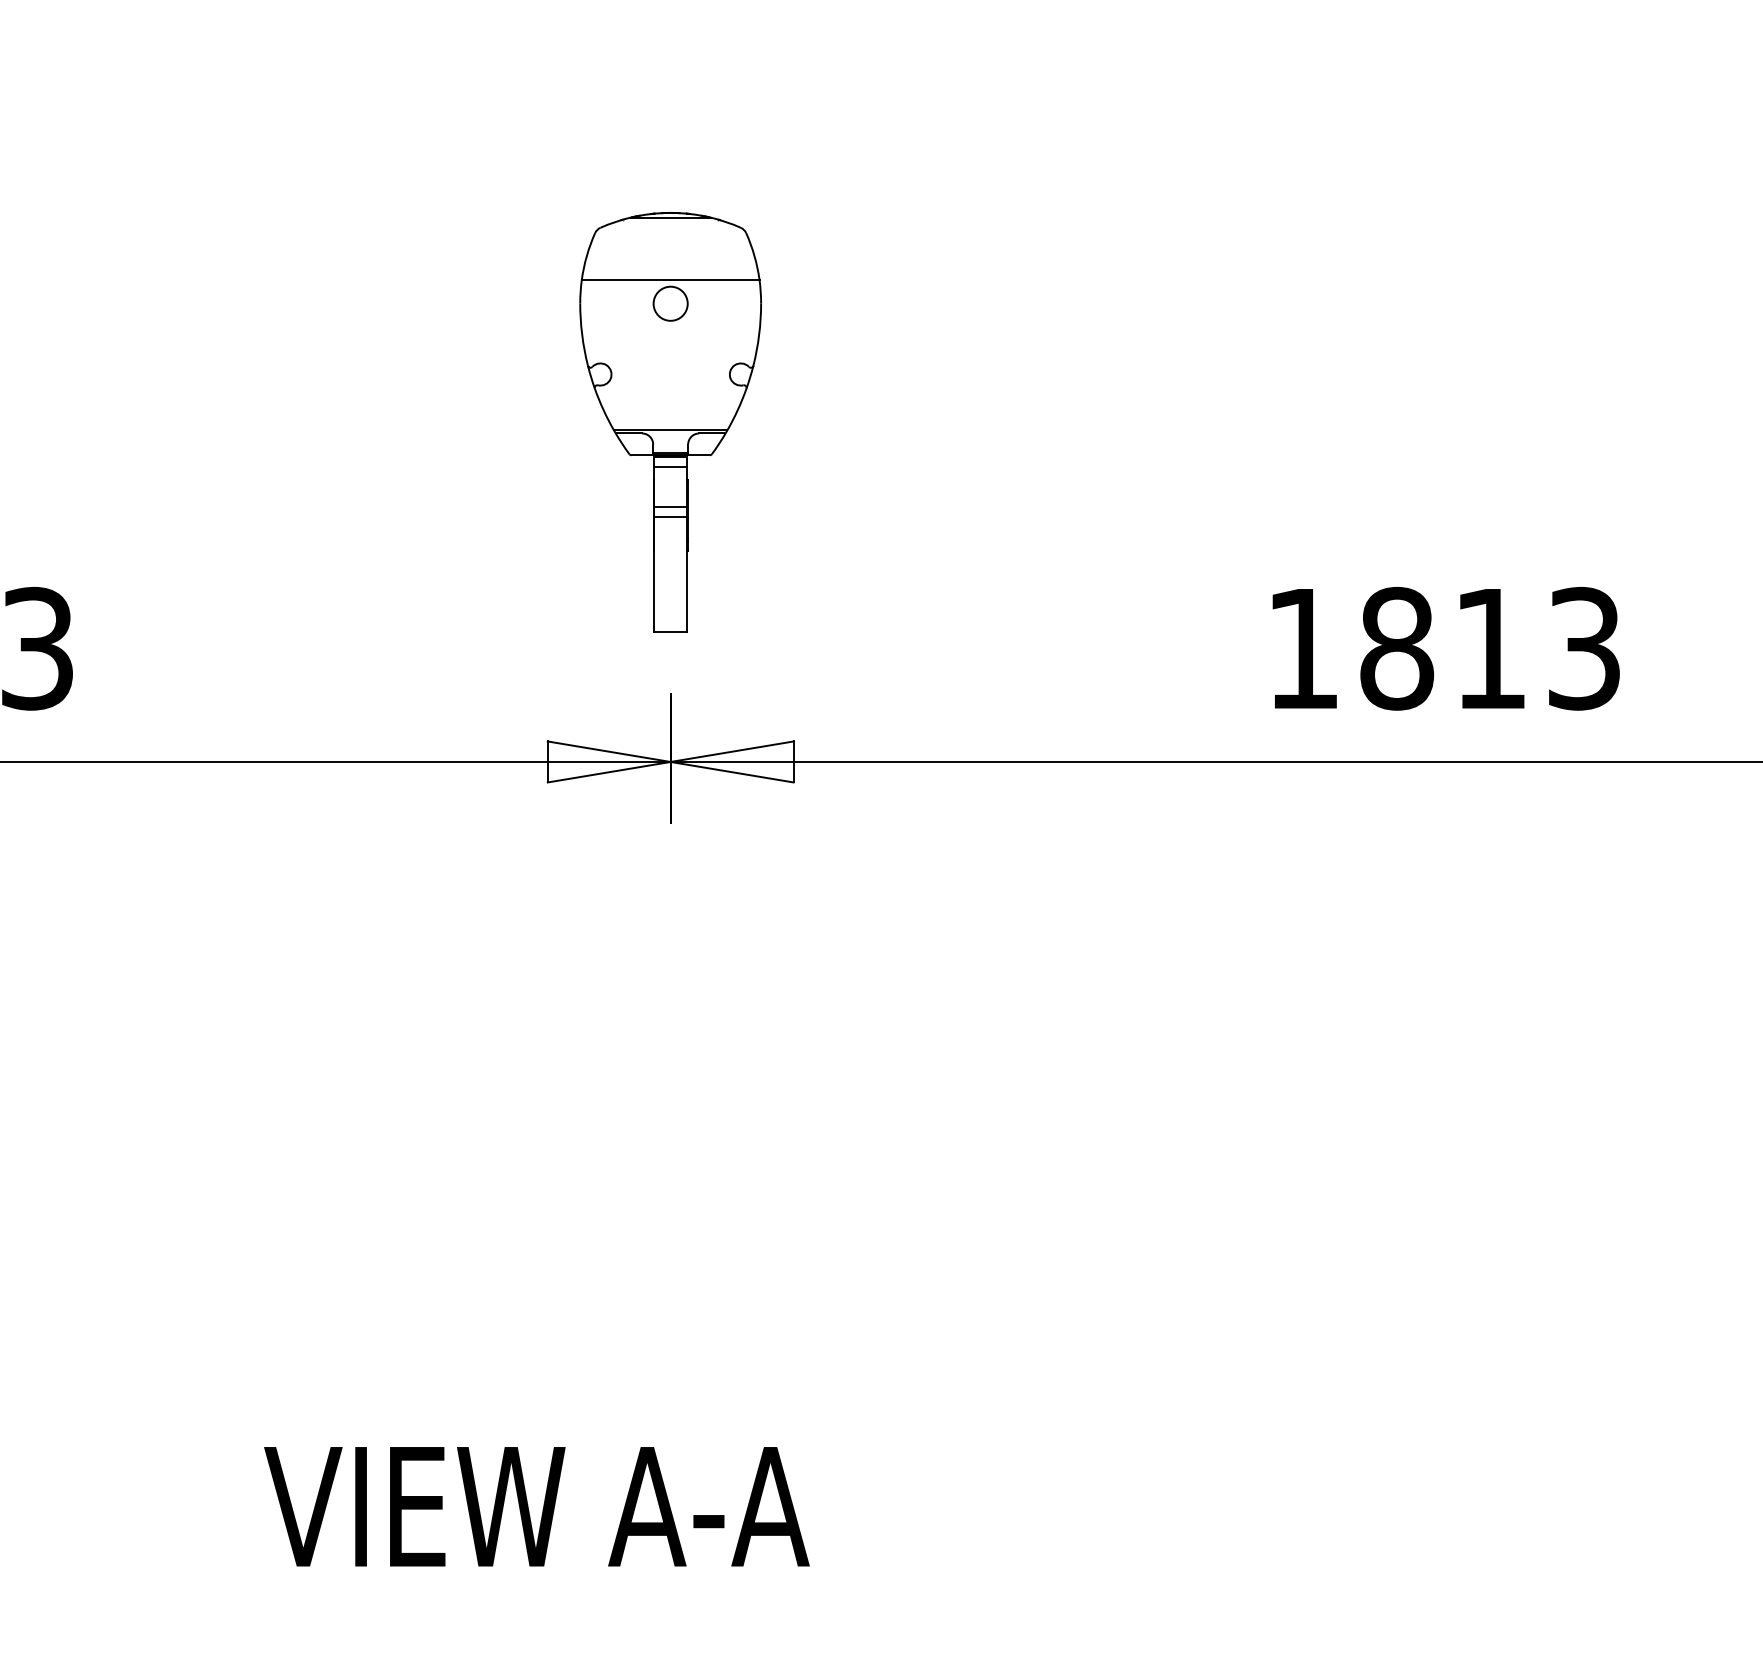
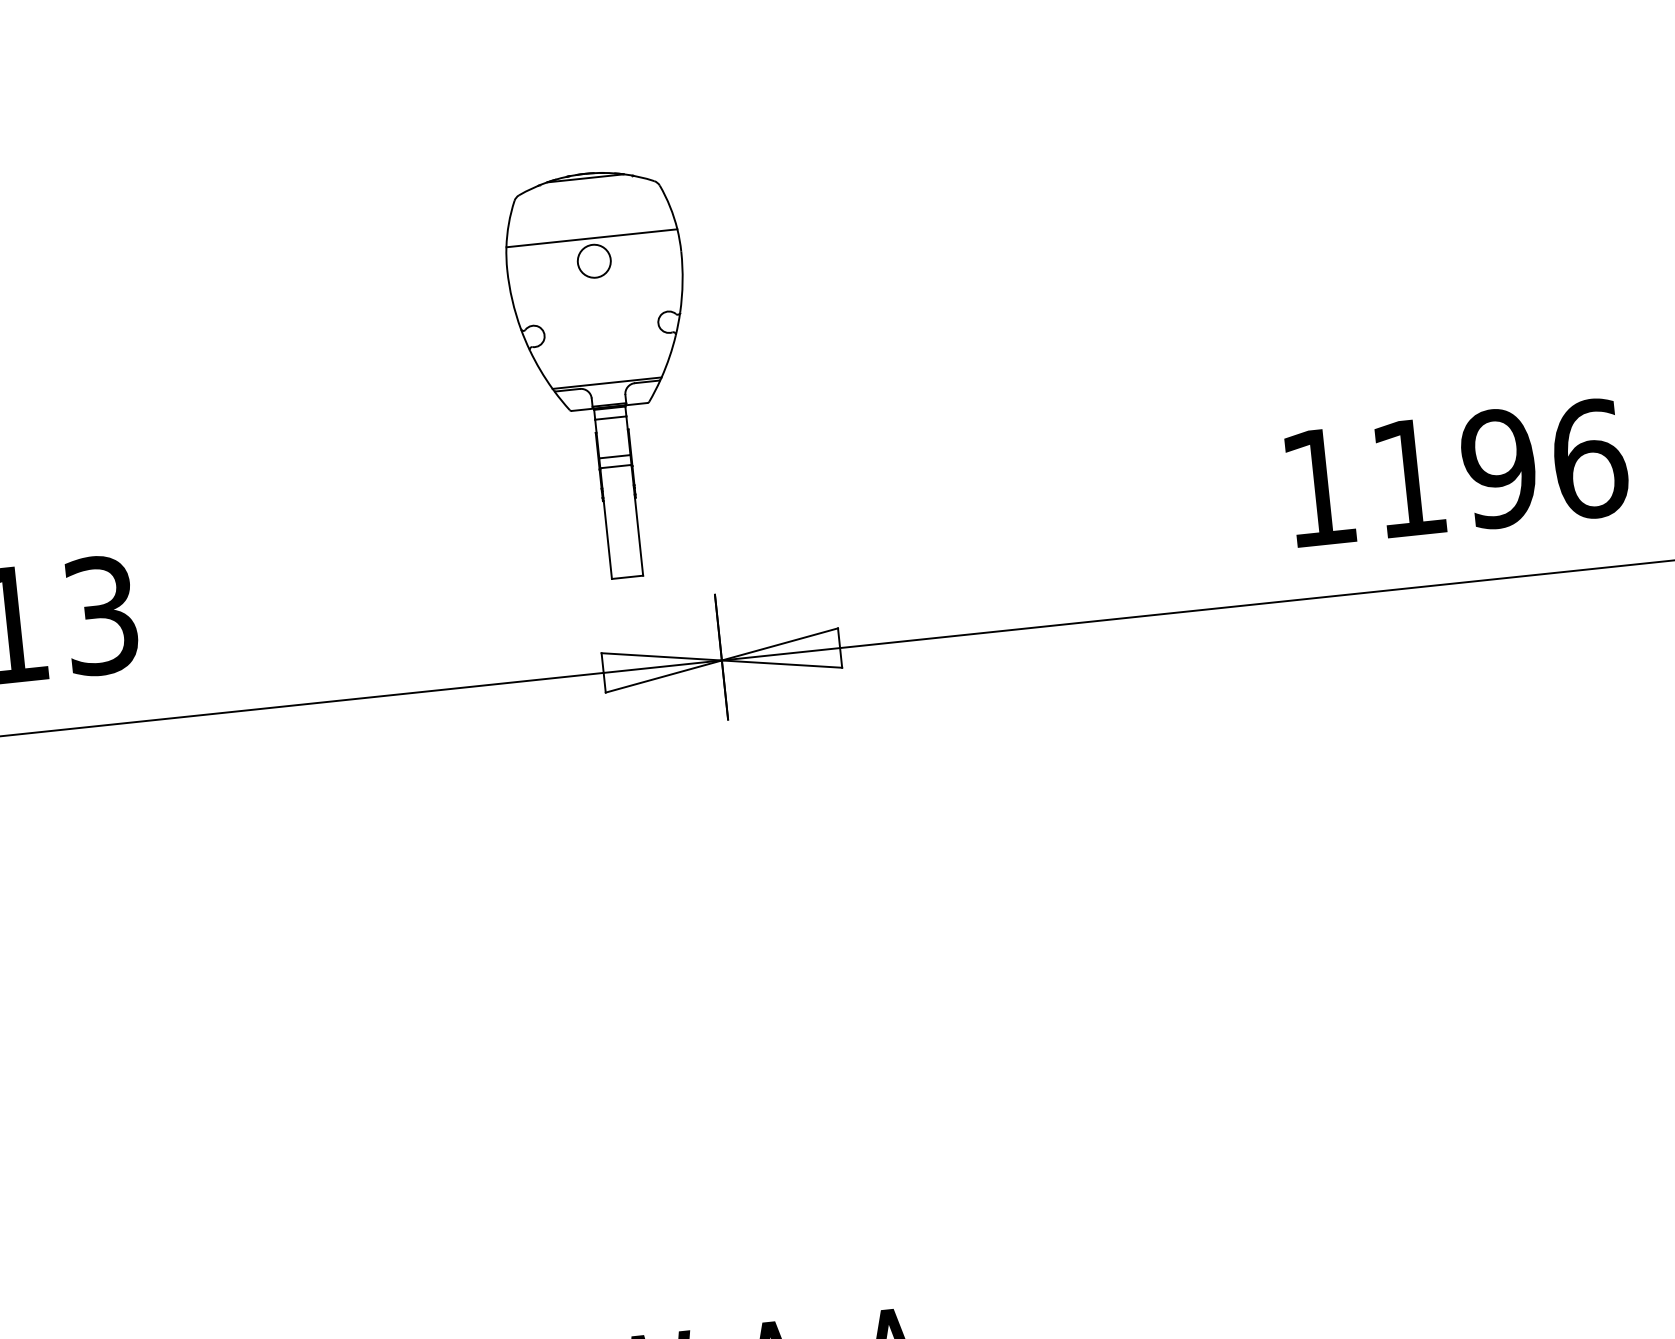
part: (670, 422) -> (606, 375), moved
text: (1491, 648) -> (1500, 468), 1813 -> 1196

